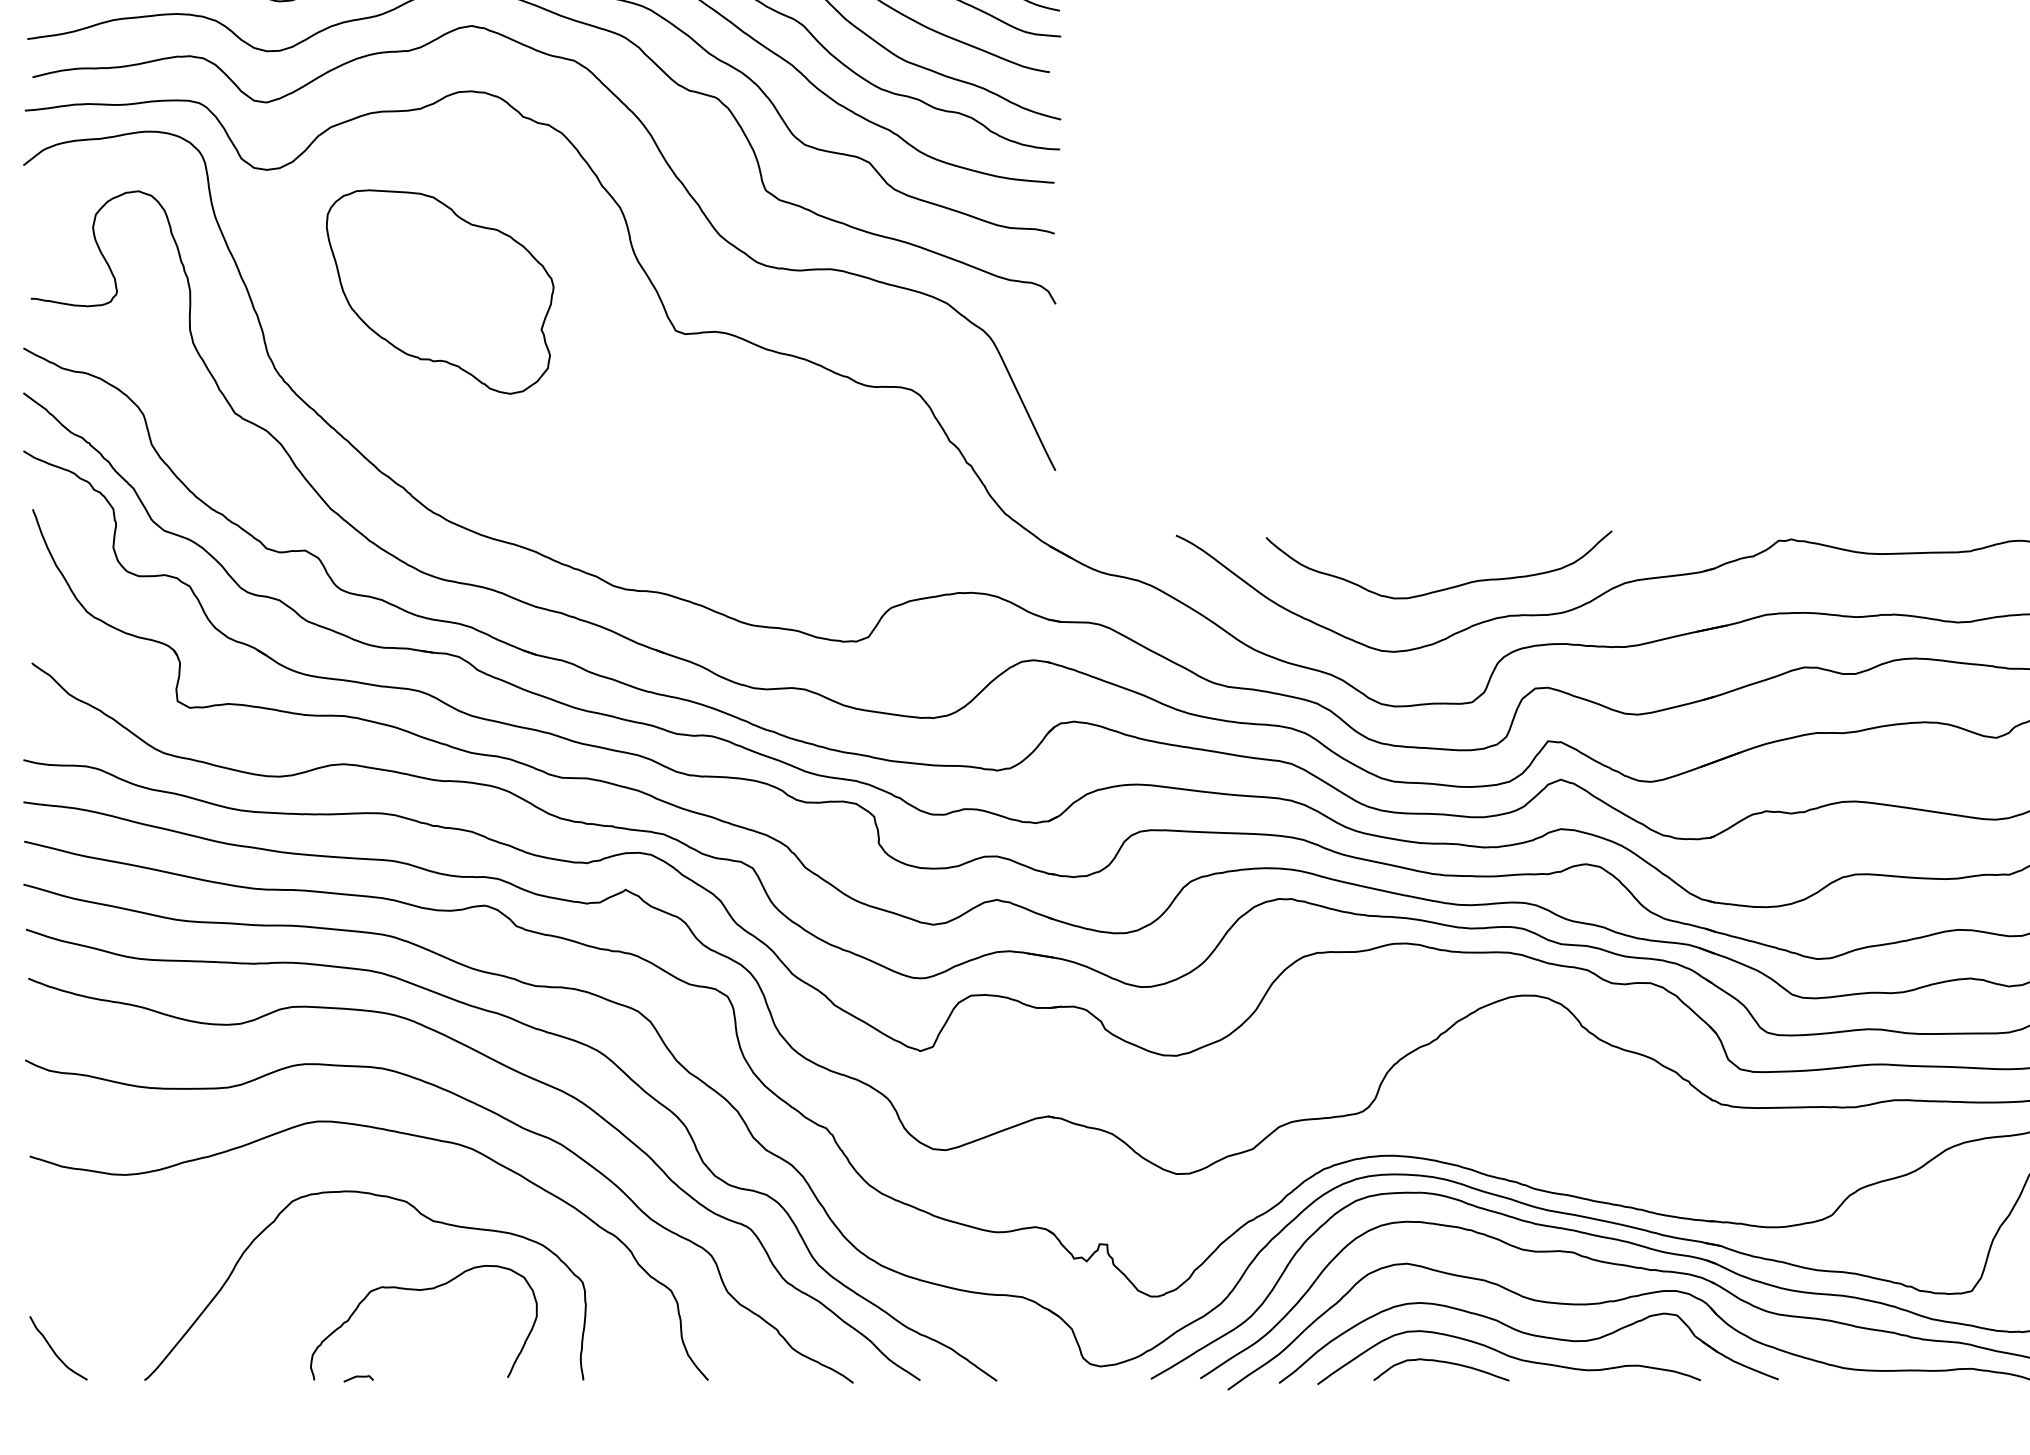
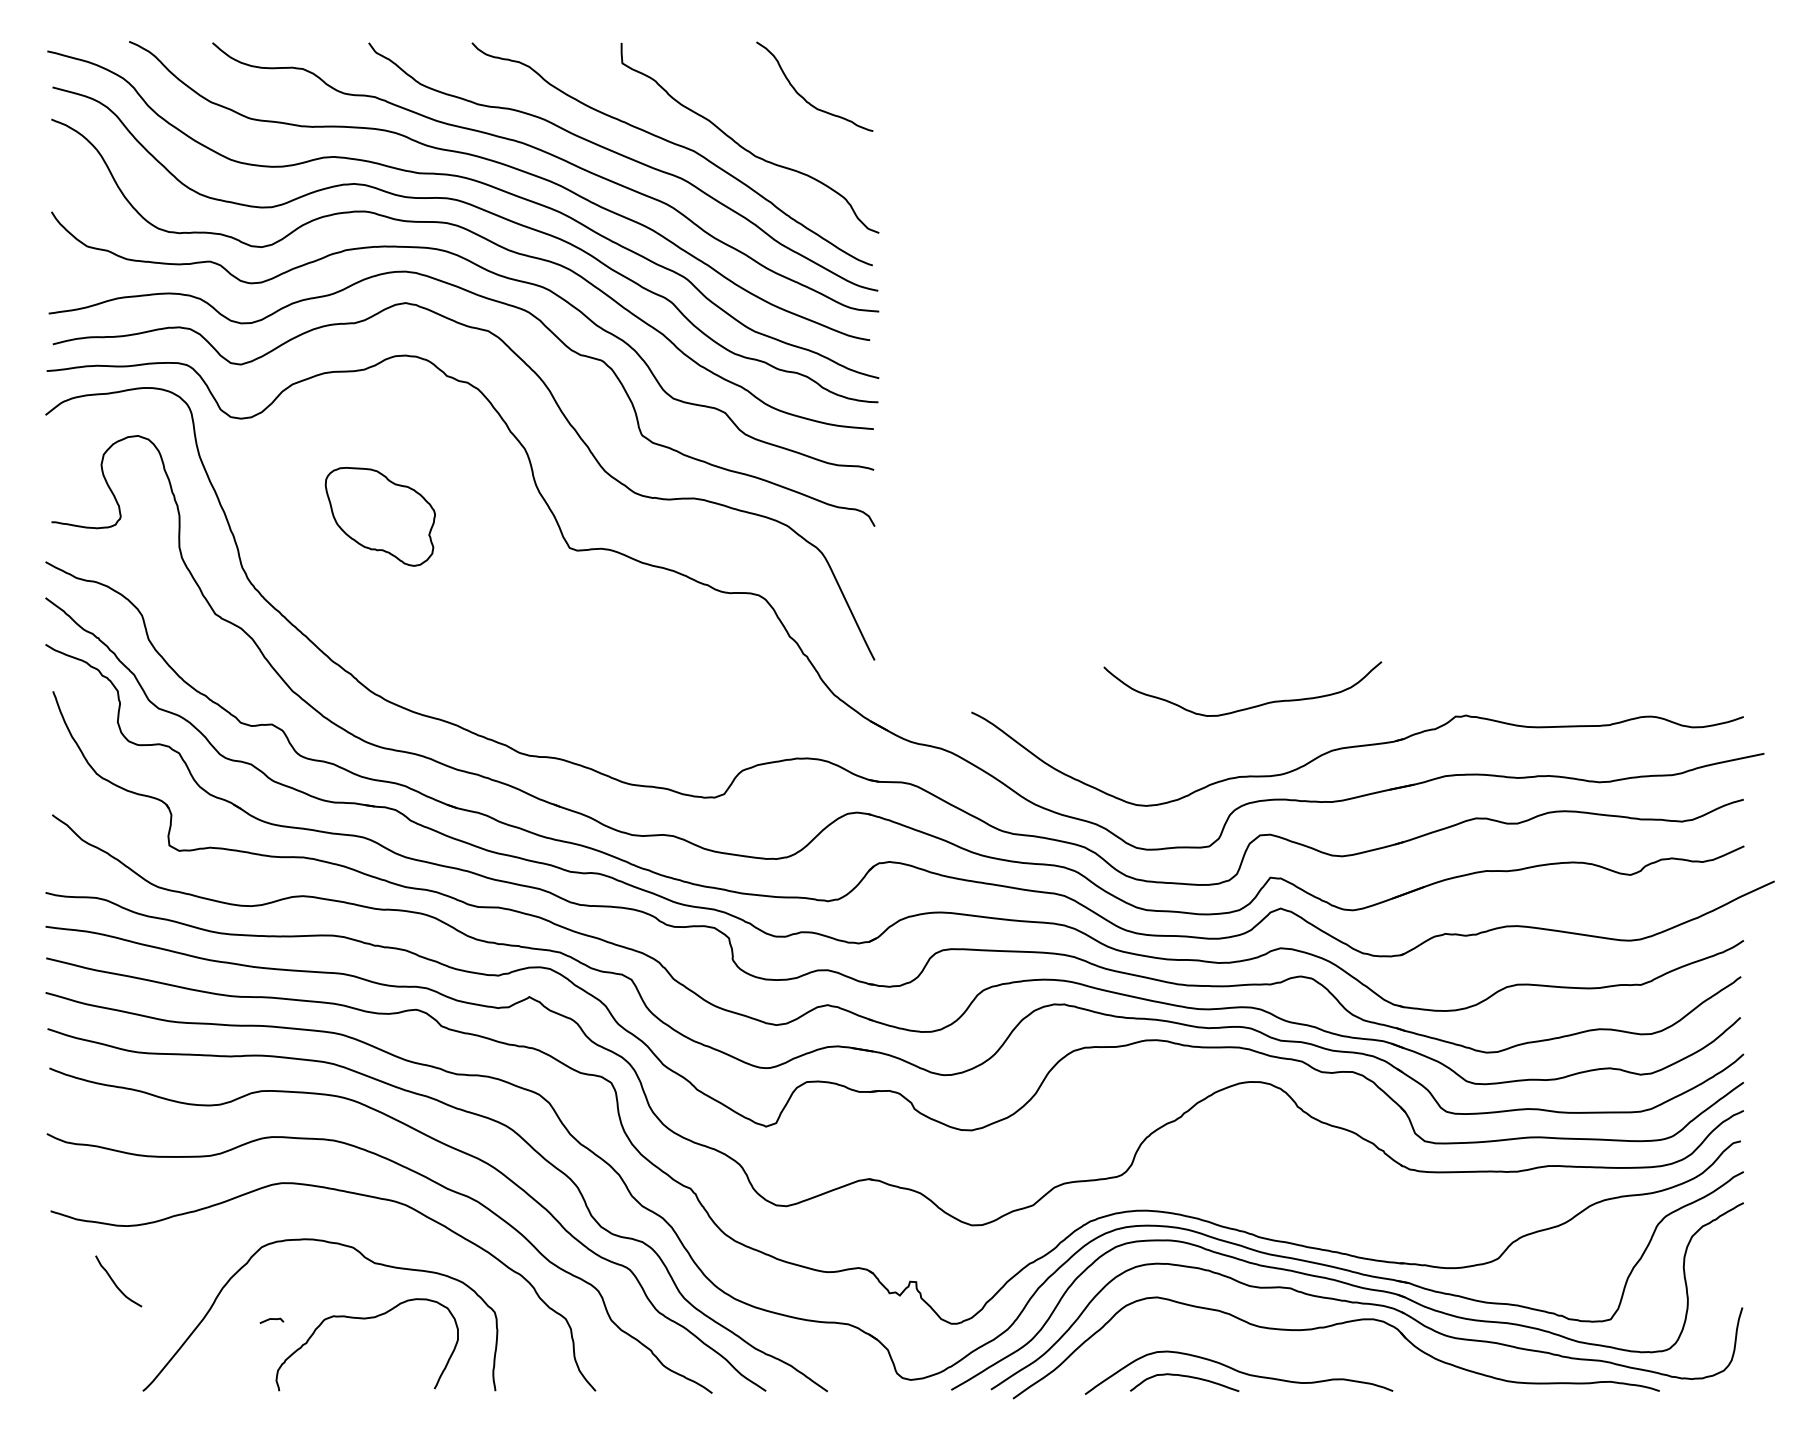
part: (440, 291) -> (380, 516), size x0.6
curve: (1444, 587) -> (1247, 707), moved
part: (1528, 1342) -> (1254, 1360), removed
curve: (54, 1349) -> (115, 1282), moved
curve: (358, 1377) -> (271, 1319), moved

